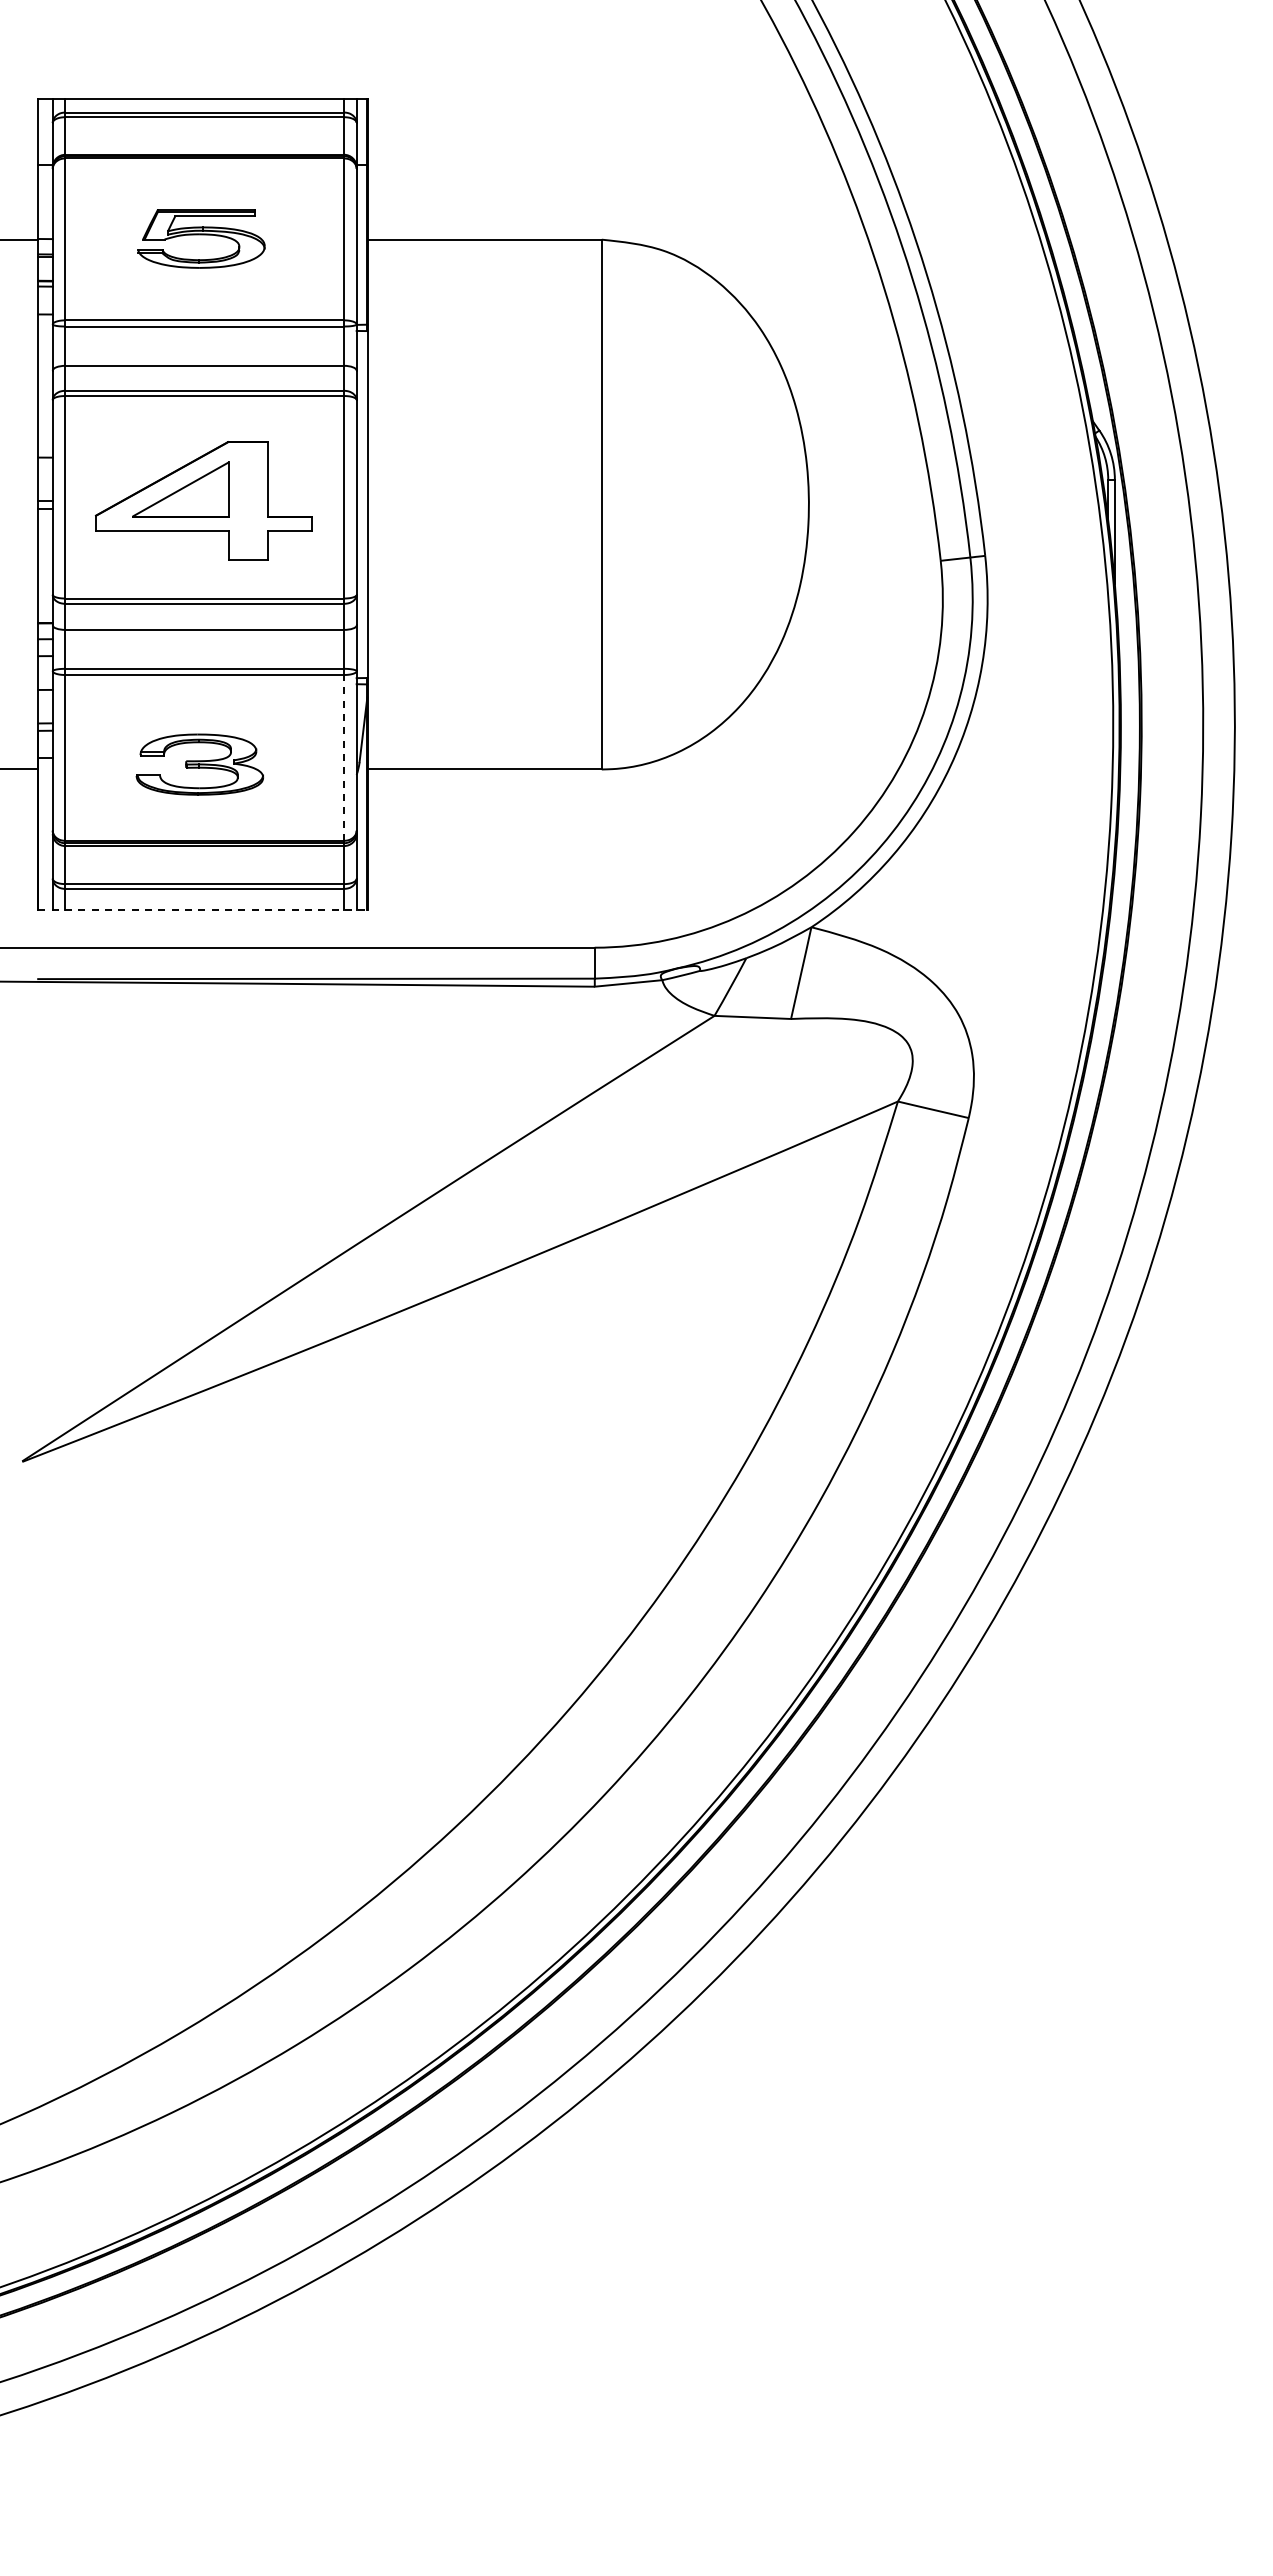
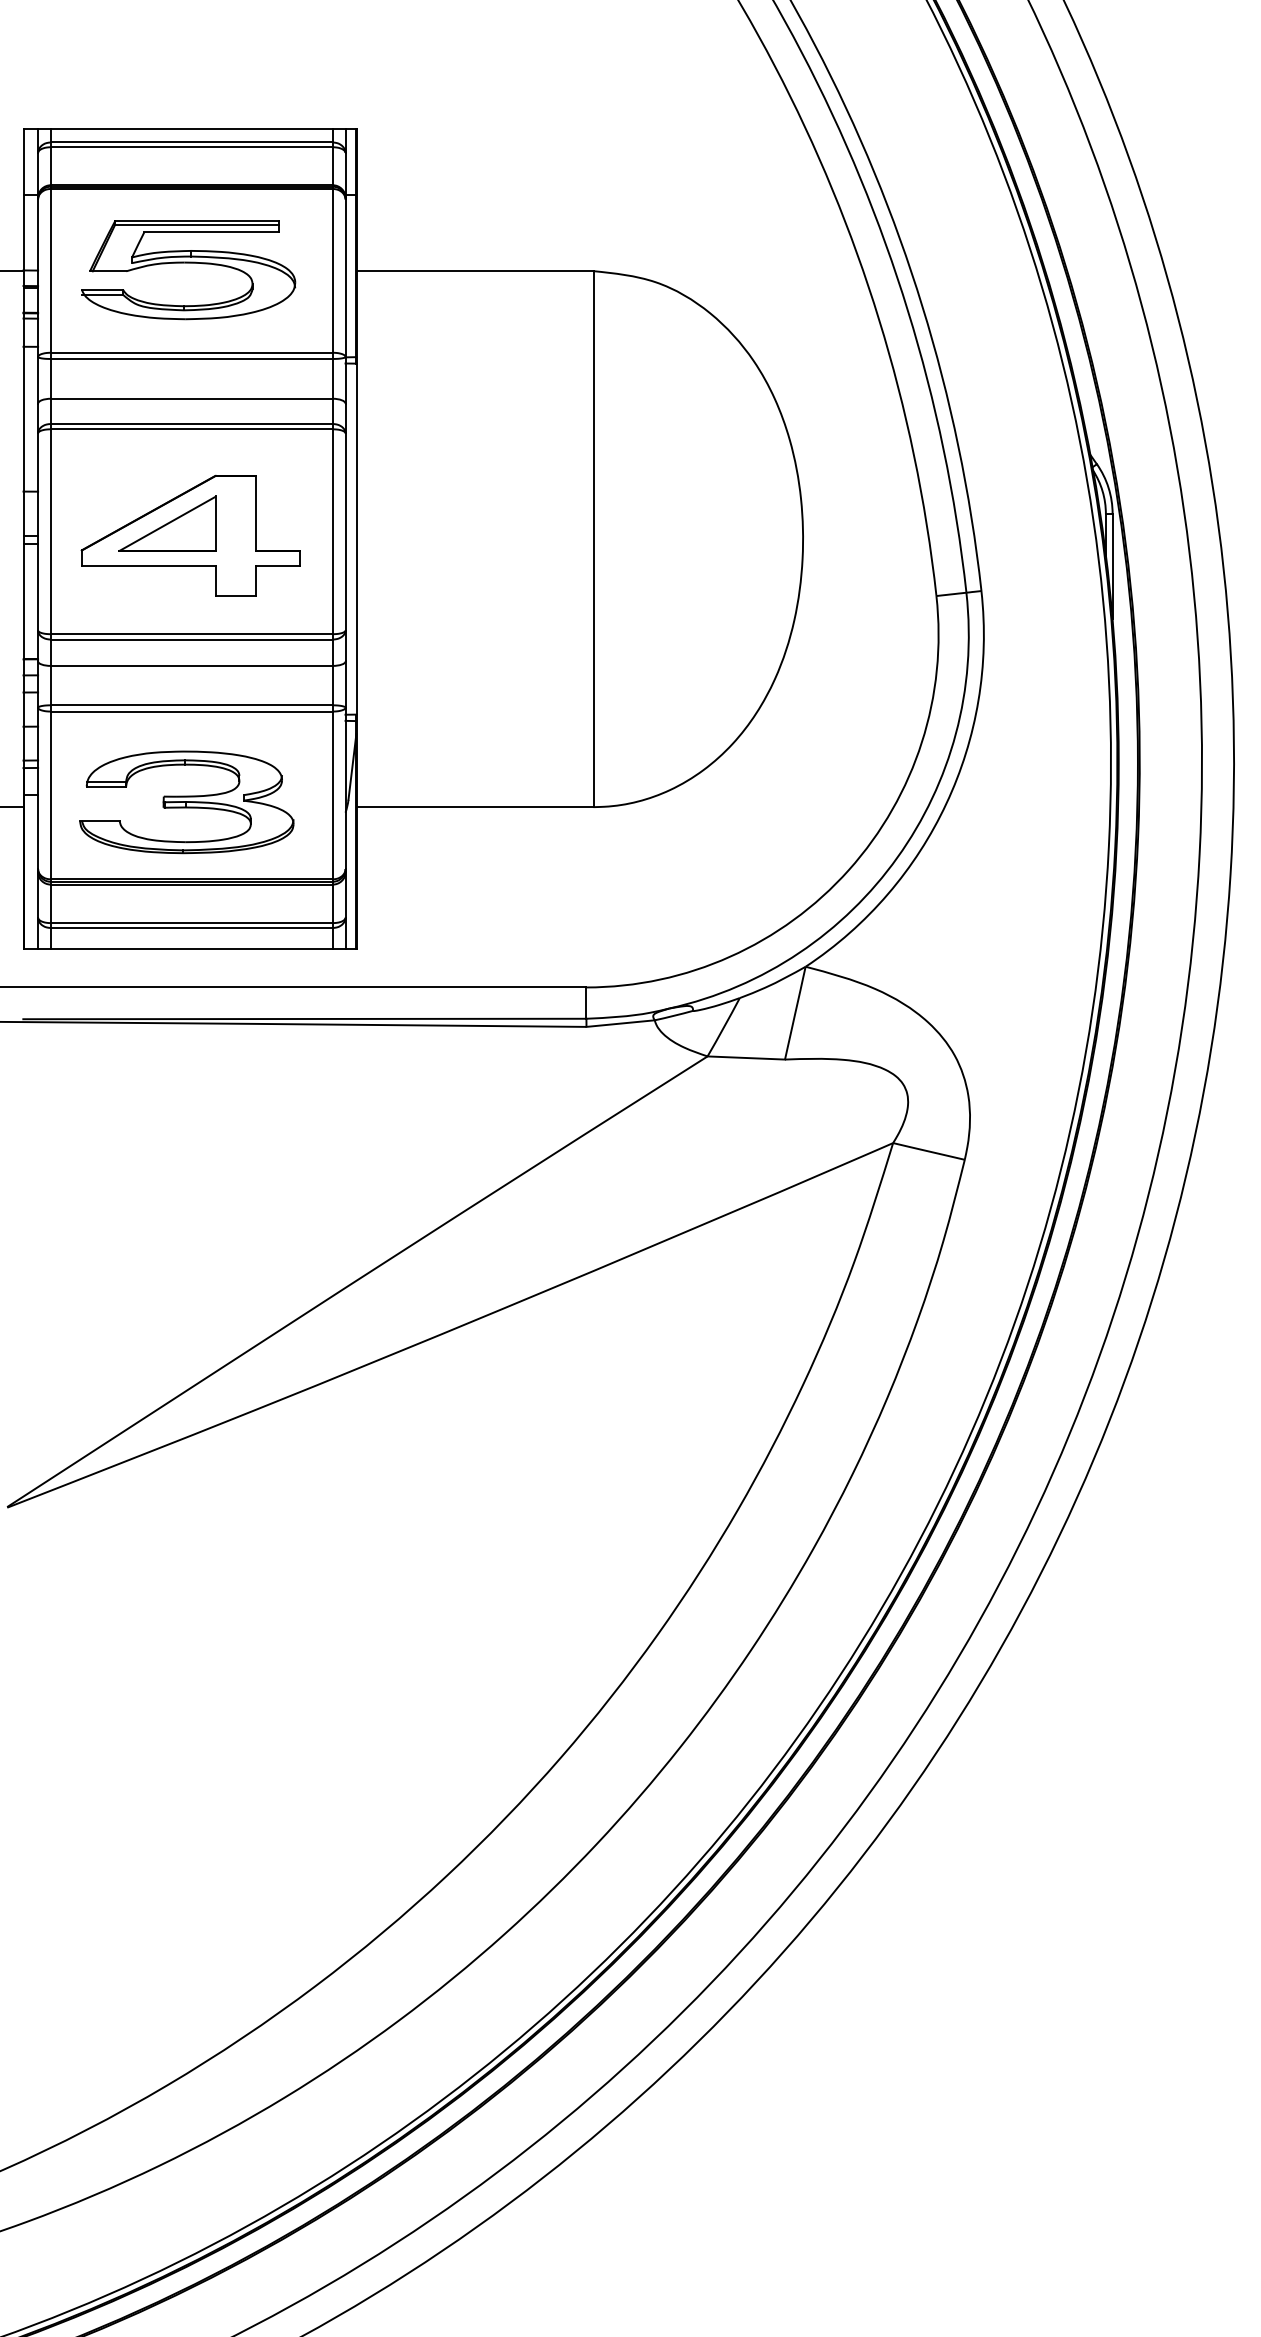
part: (201, 238) -> (188, 269), size x1.67
line: (344, 757) -> (333, 795), dashed -> solid
part: (199, 764) -> (186, 802), size x1.67
line: (202, 909) -> (189, 948), dashed -> solid

